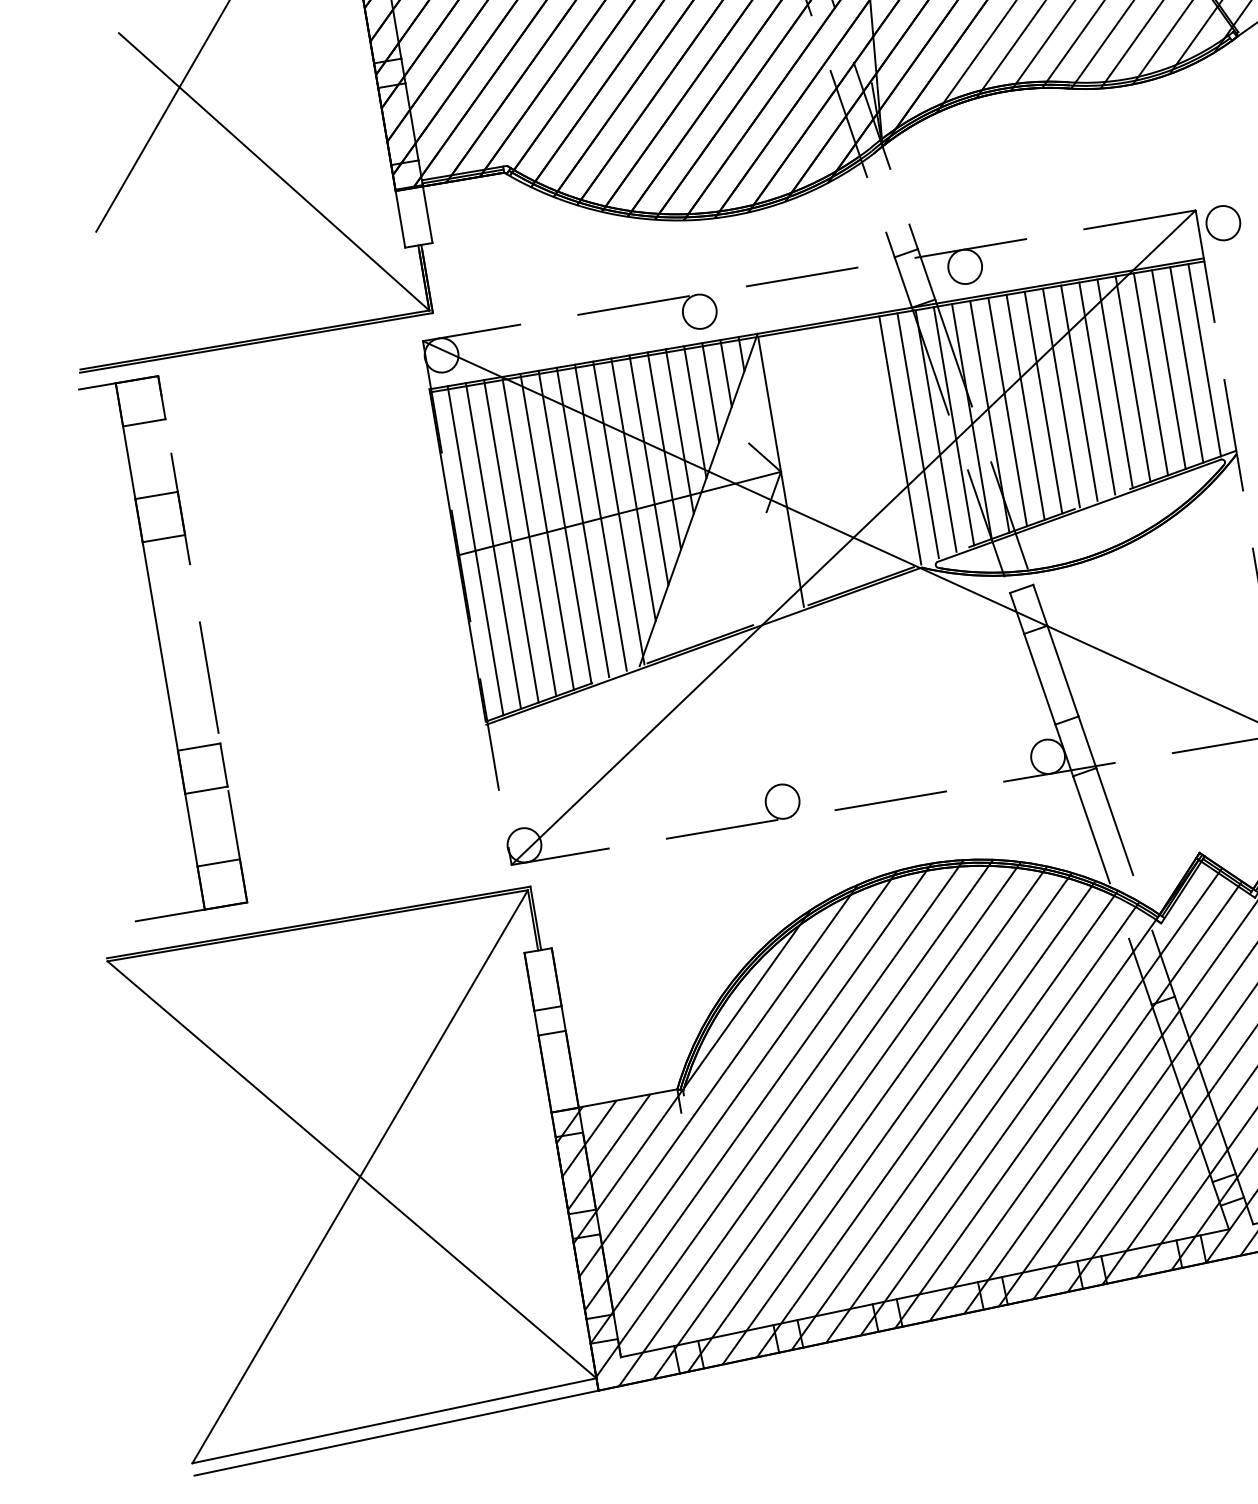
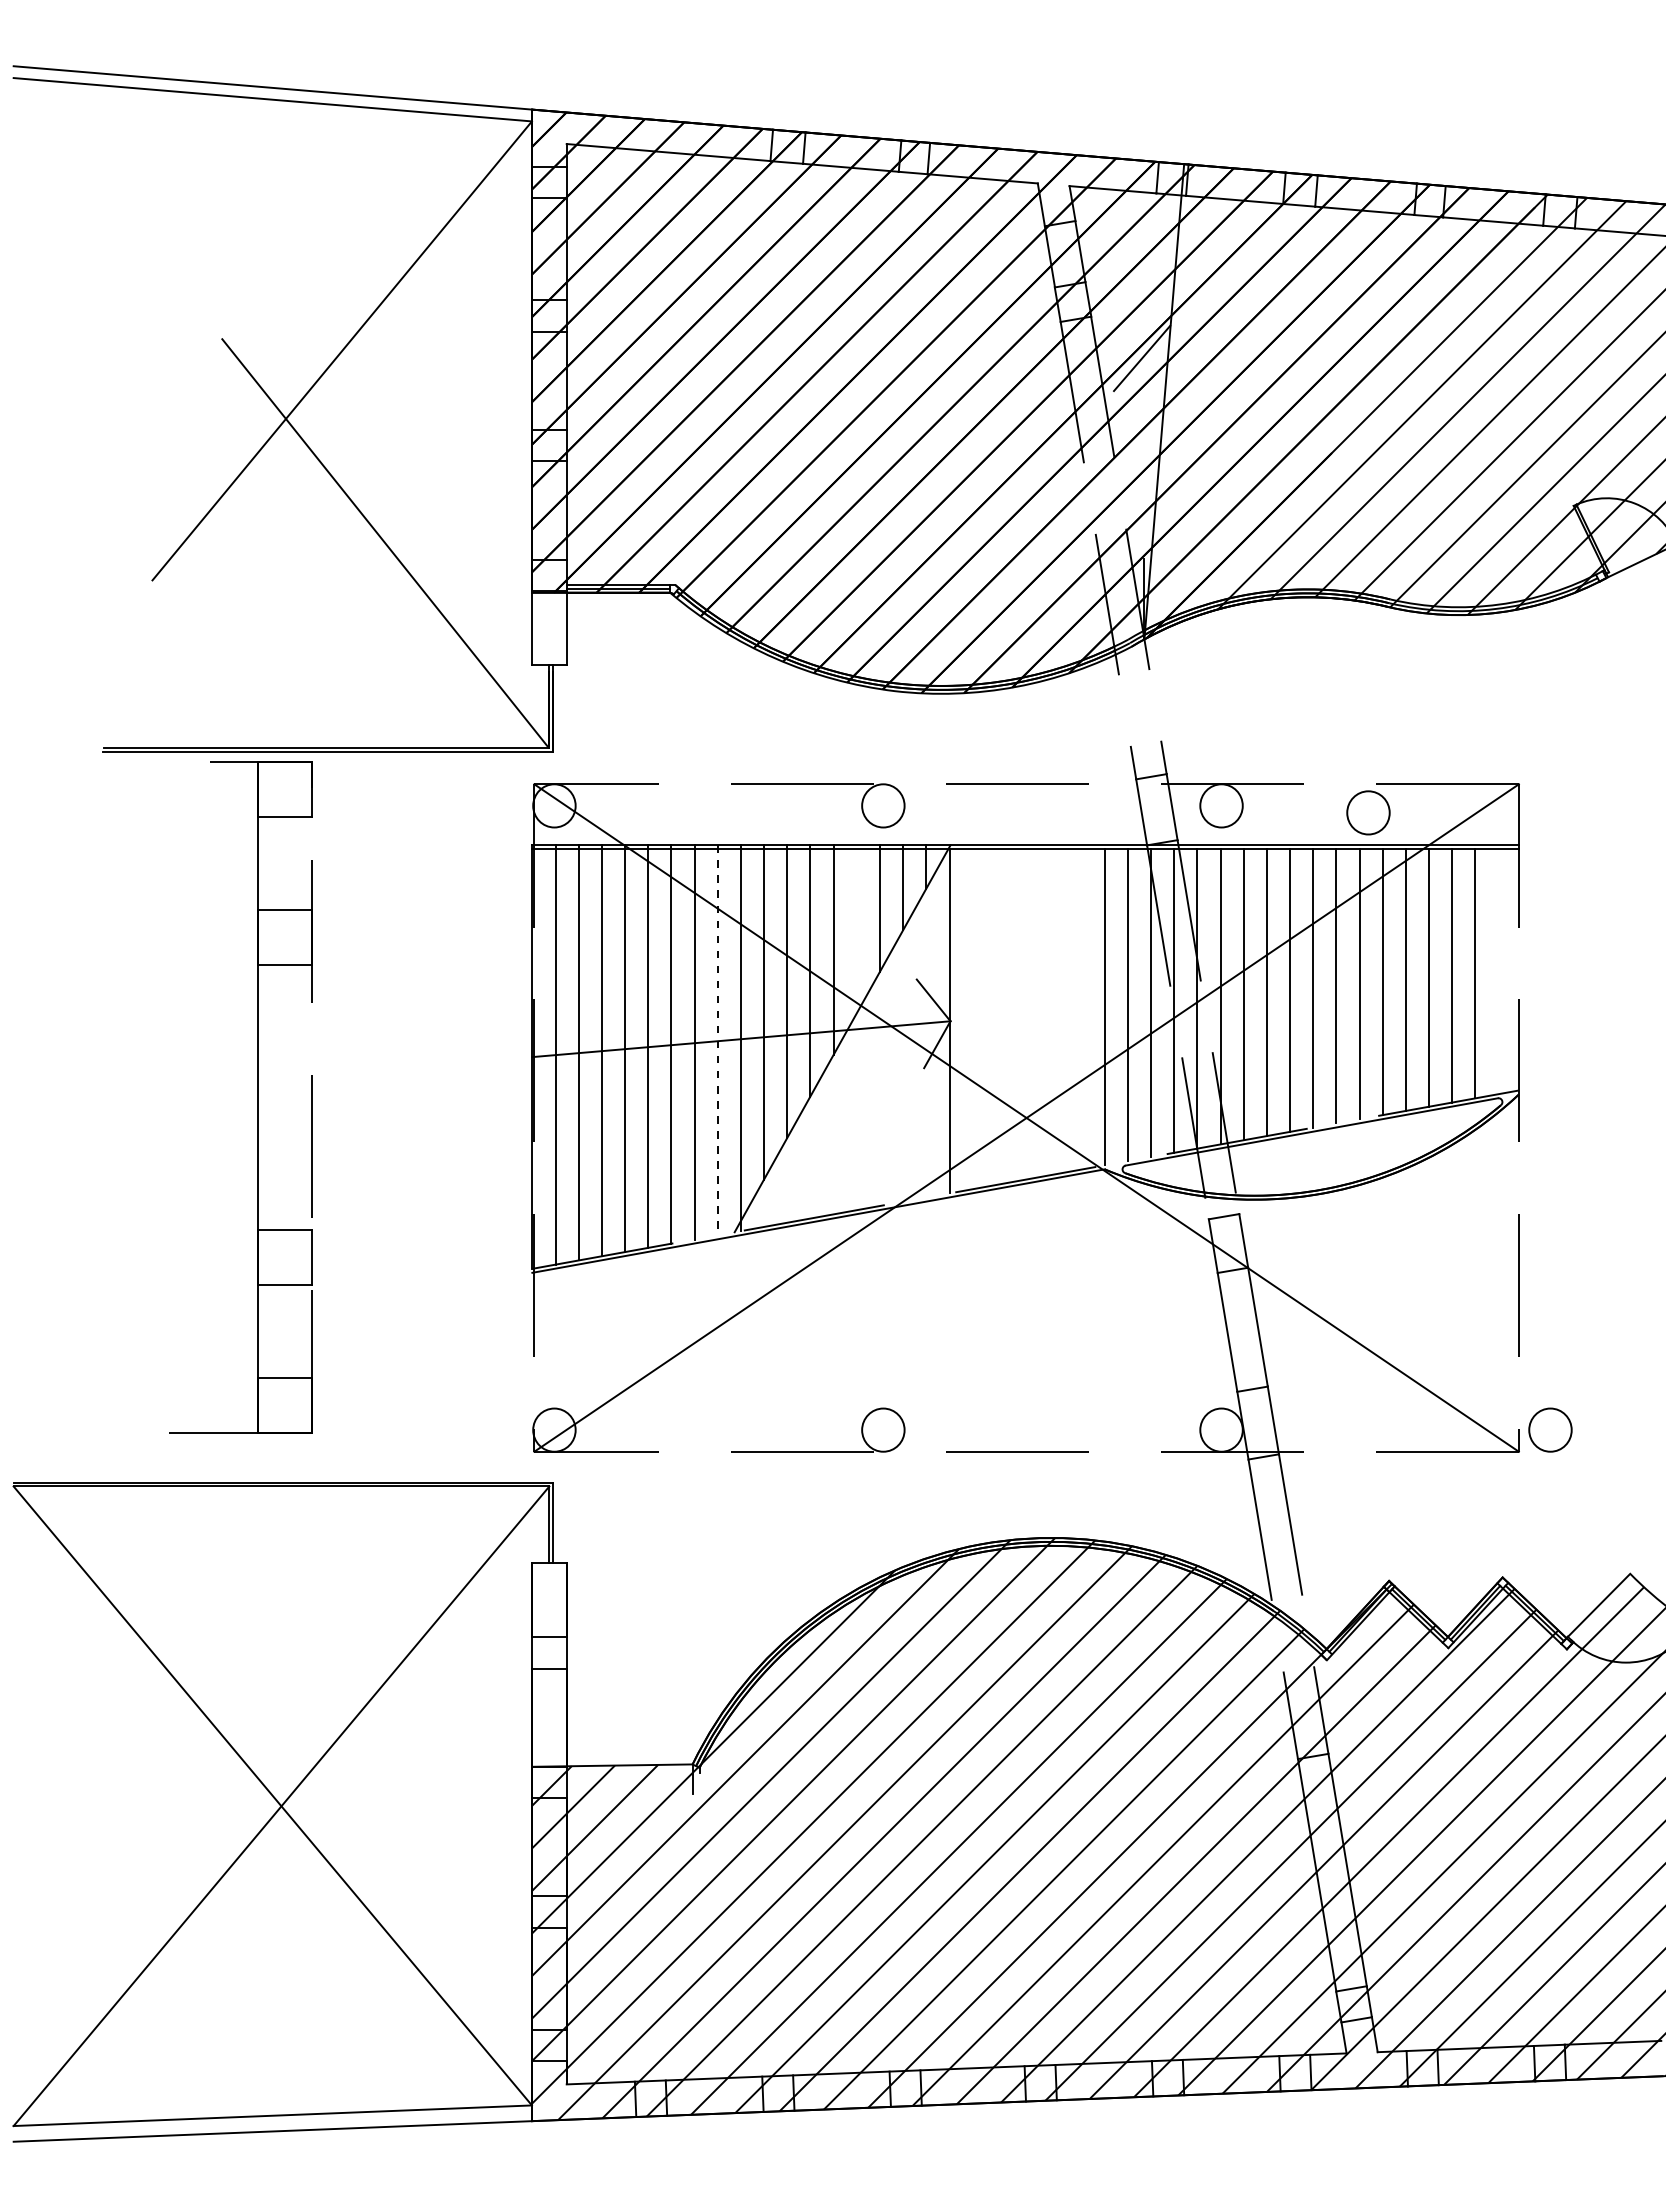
part: (1223, 222) -> (1368, 812), moved
line: (1204, 360) -> (1498, 971), removed
line: (695, 412) -> (856, 929), removed
line: (600, 517) -> (717, 1040), solid -> dashed
part: (159, 646) -> (257, 1097), moved

